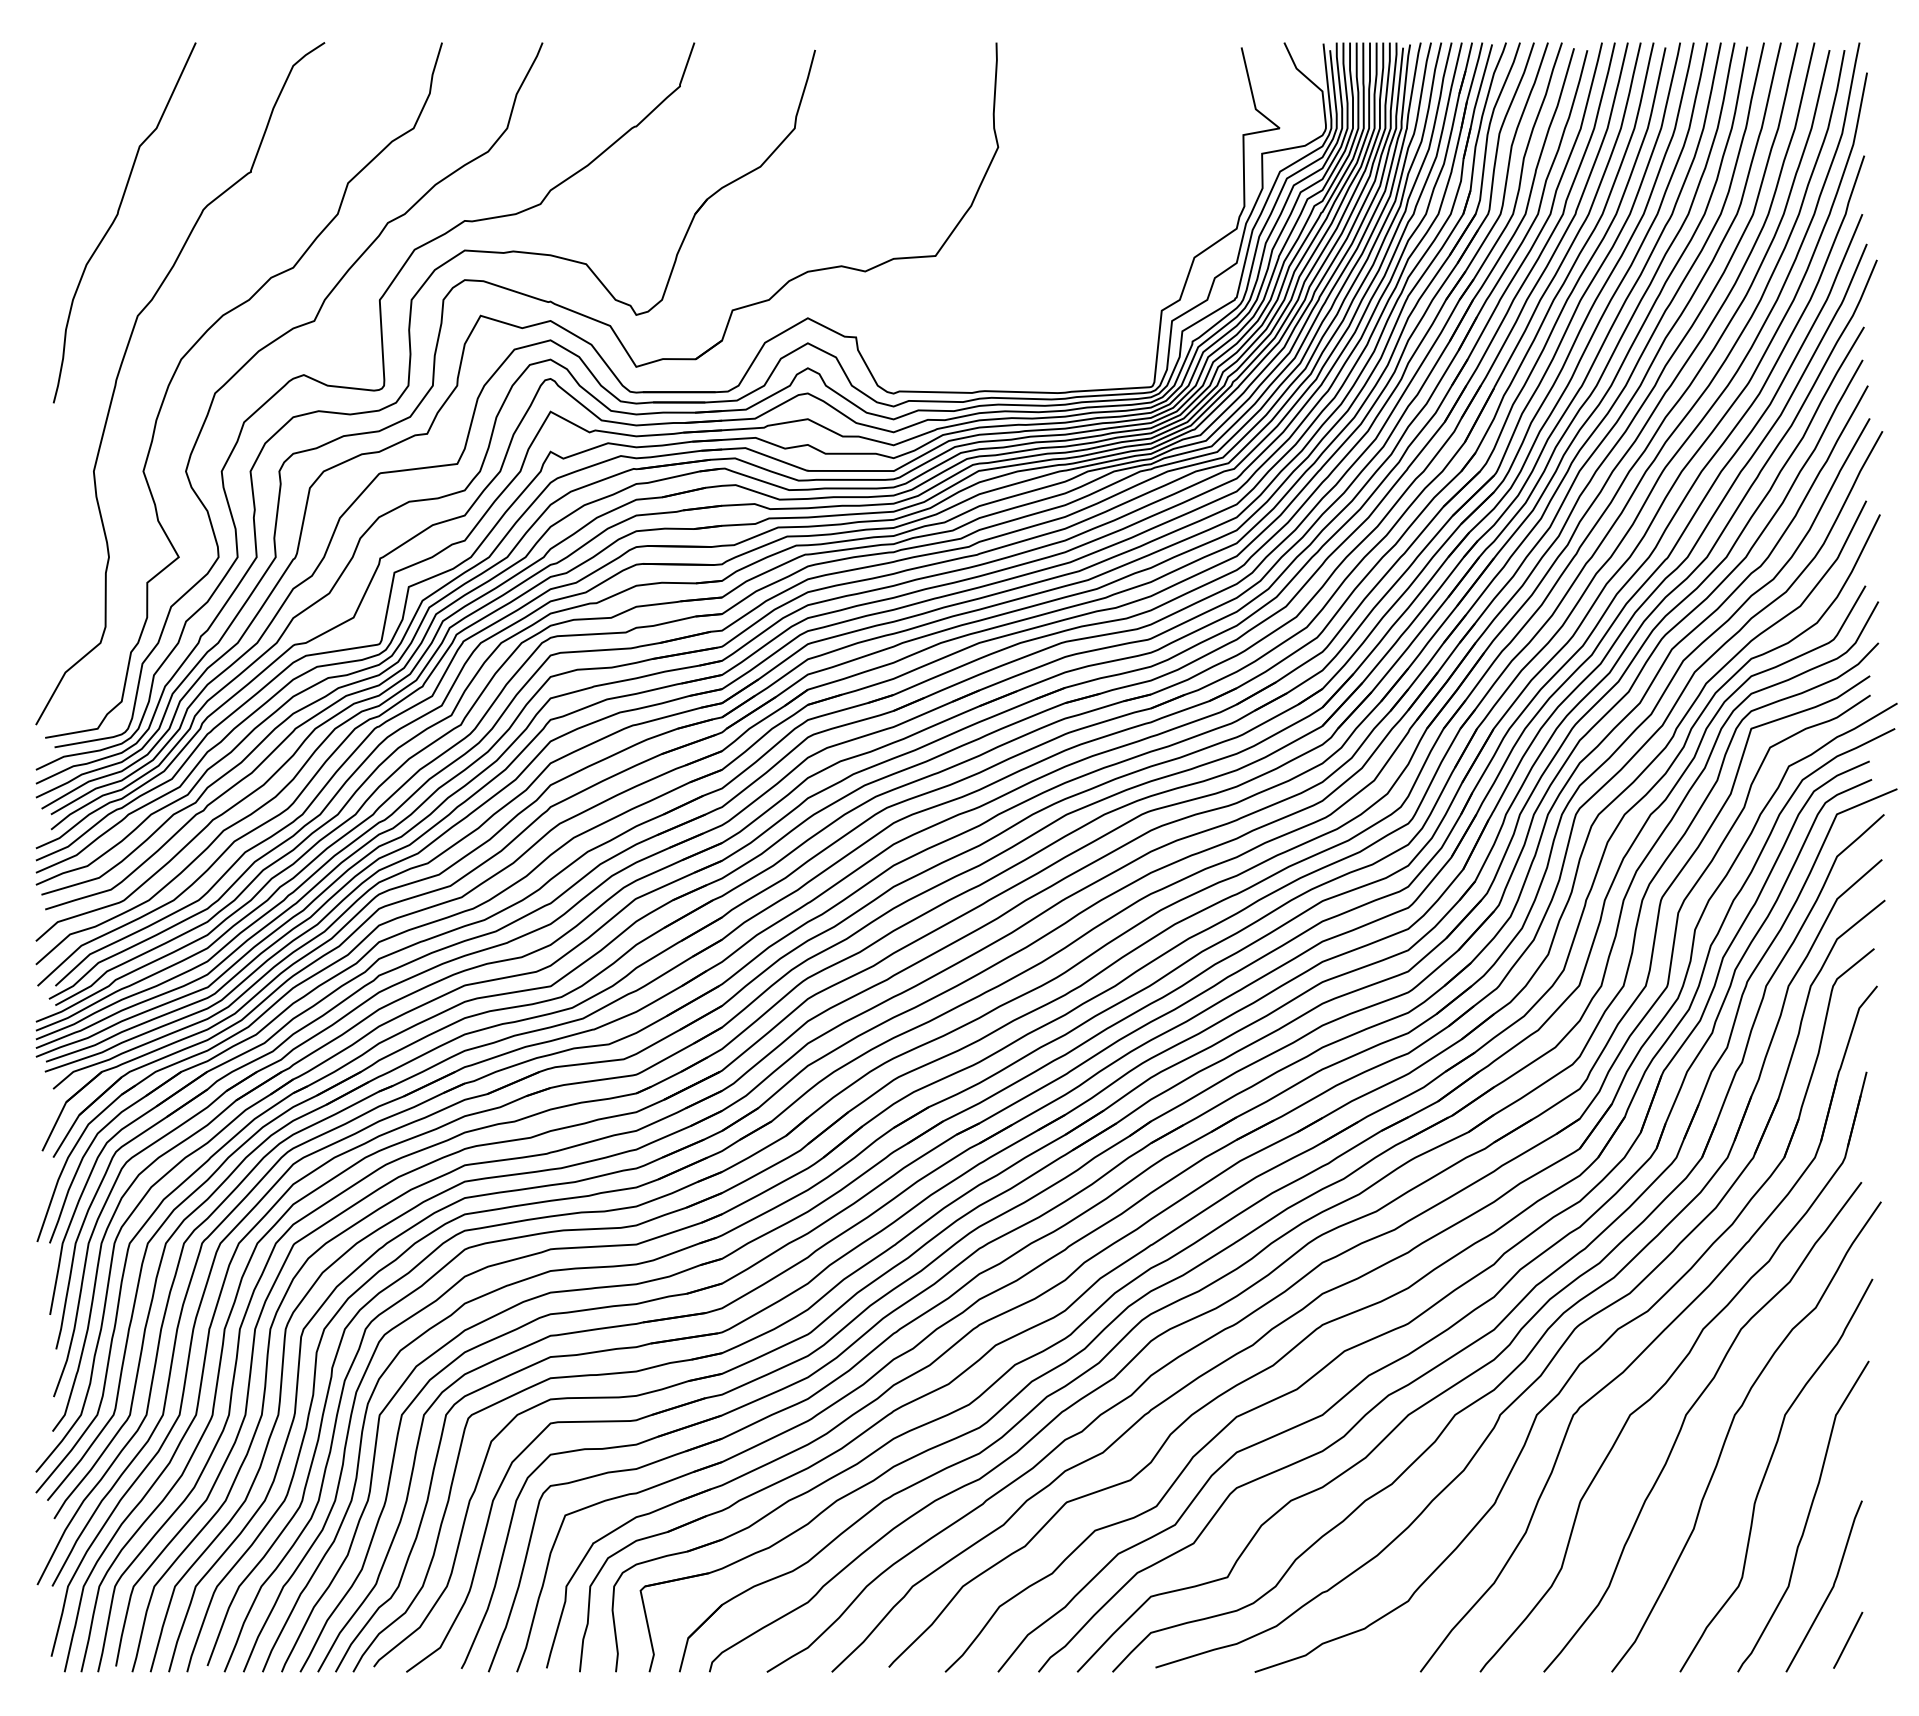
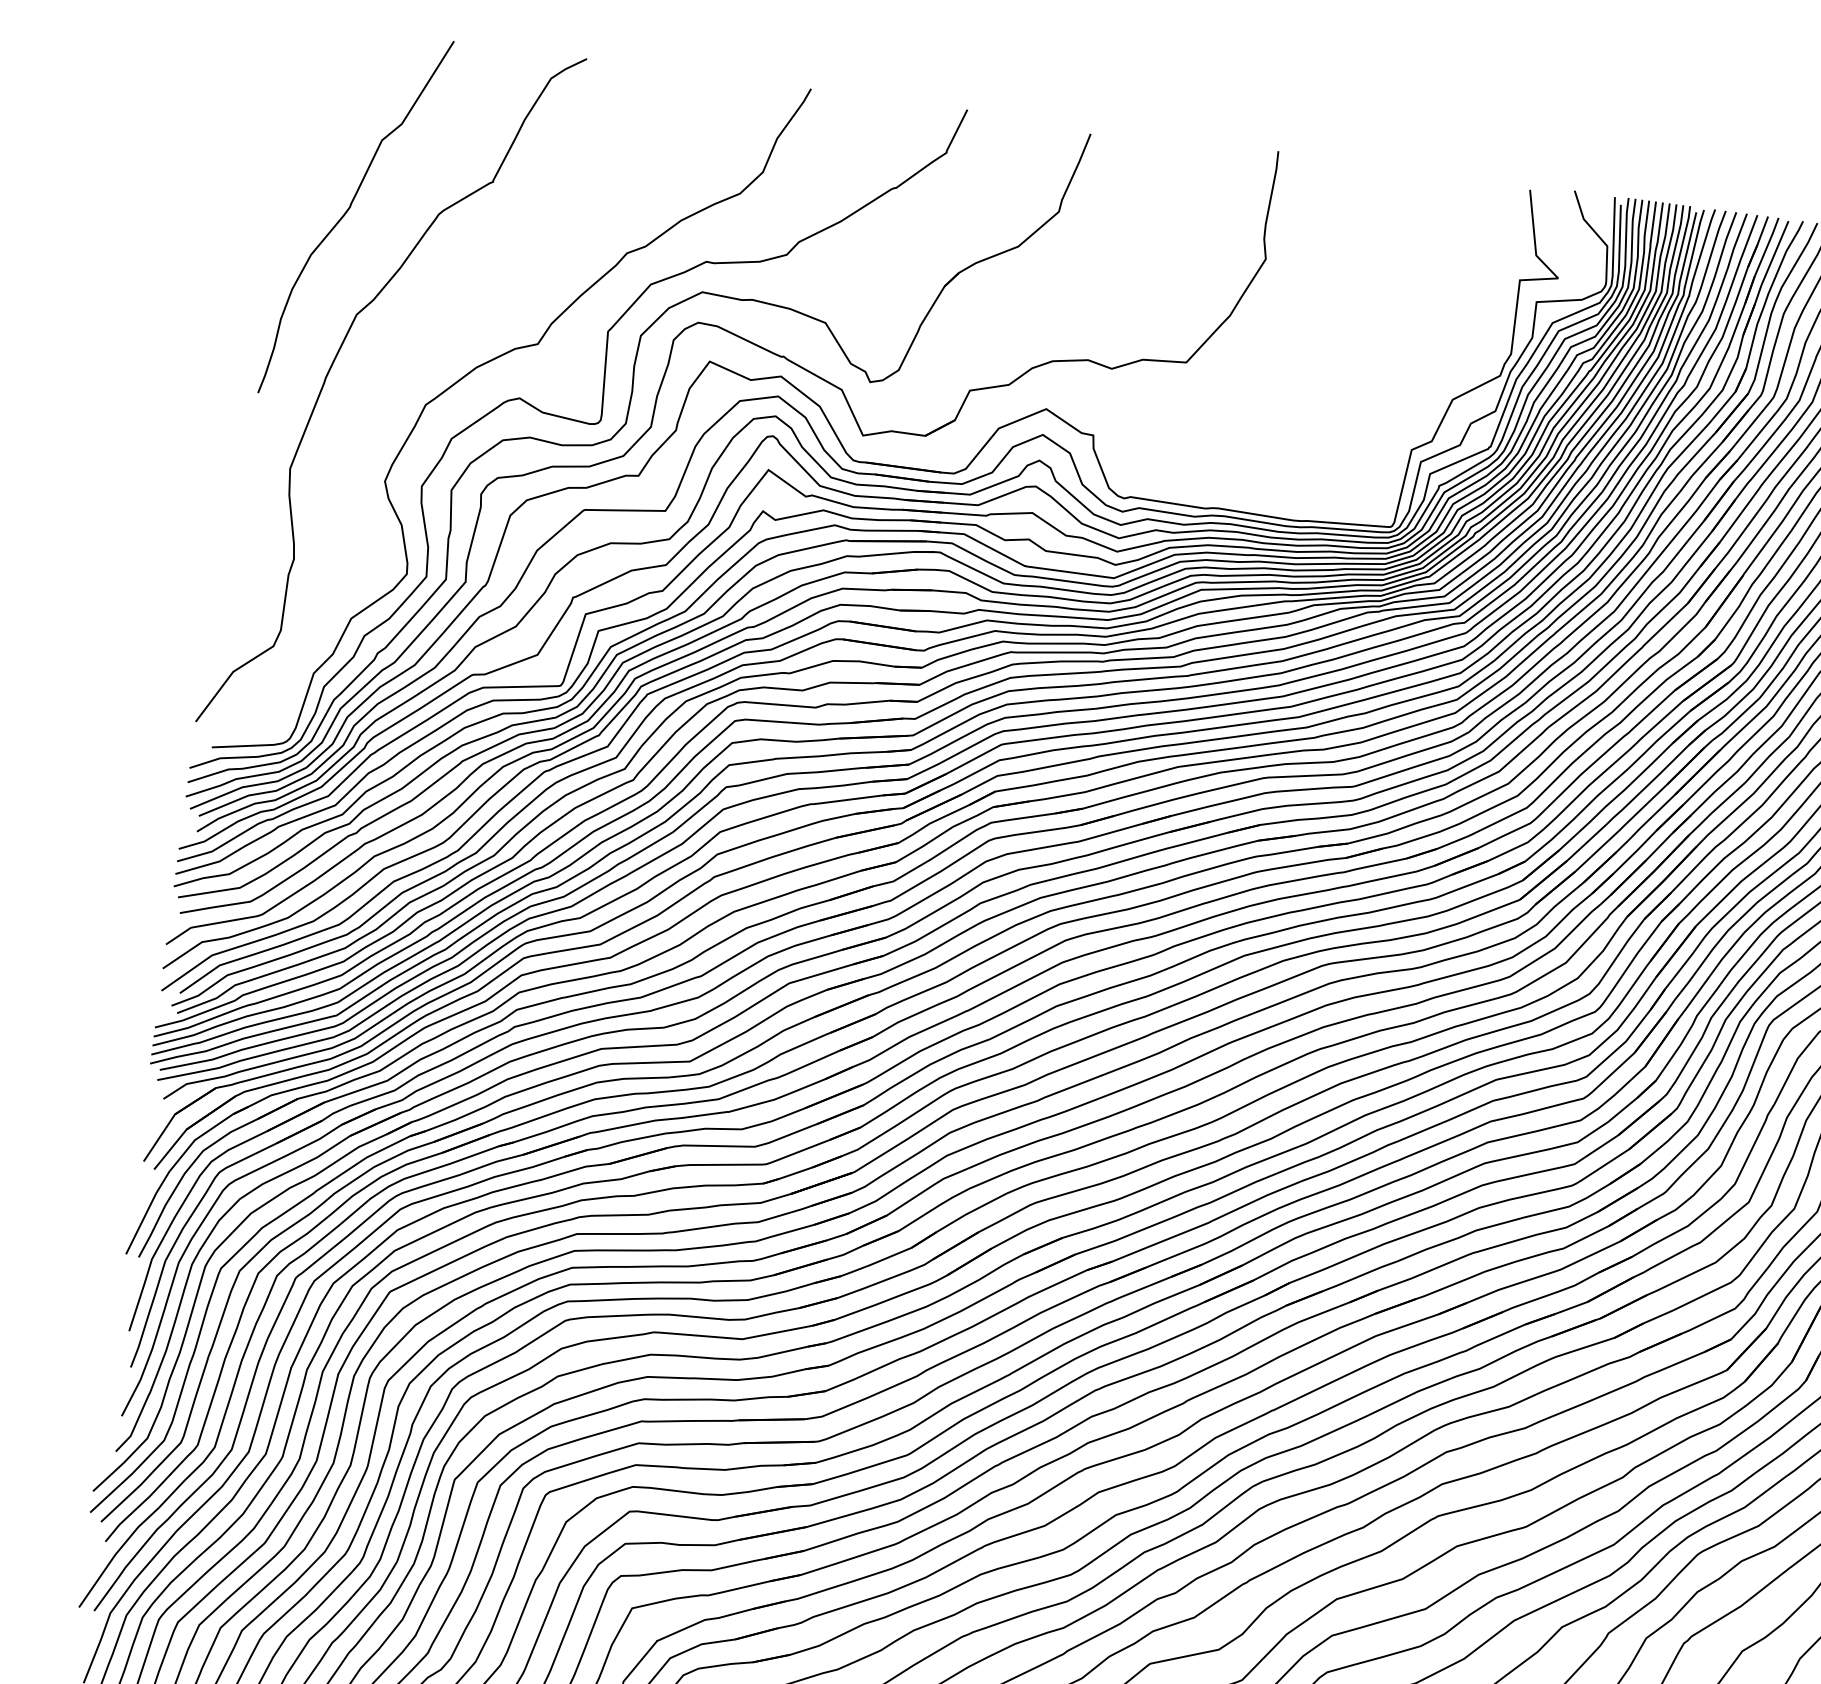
curve: (196, 344) -> (413, 352), removed

